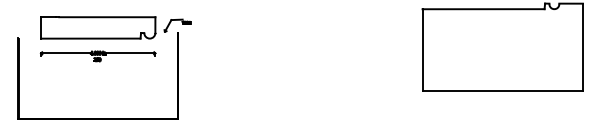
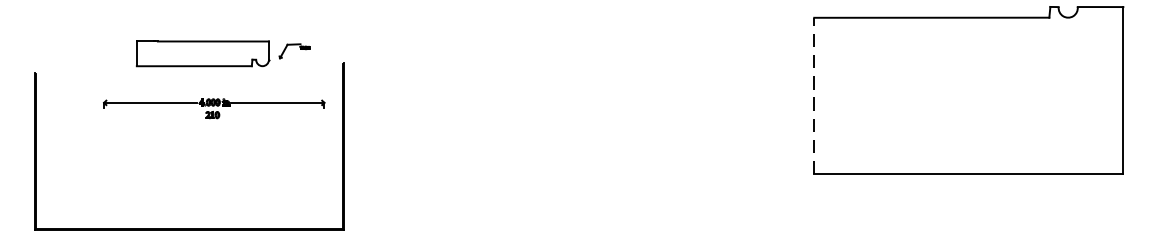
part: (115, 27) -> (222, 52), size x0.6
line: (422, 49) -> (814, 95), solid -> dashed
part: (97, 56) -> (212, 108), moved

